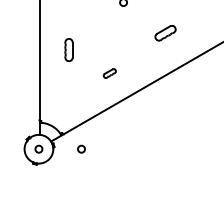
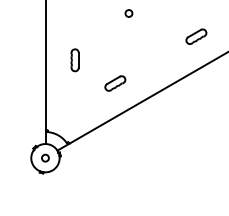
part: (165, 33) -> (196, 36), moved
part: (109, 73) -> (115, 83), size x1.67
circle: (81, 148) -> (87, 157), removed

